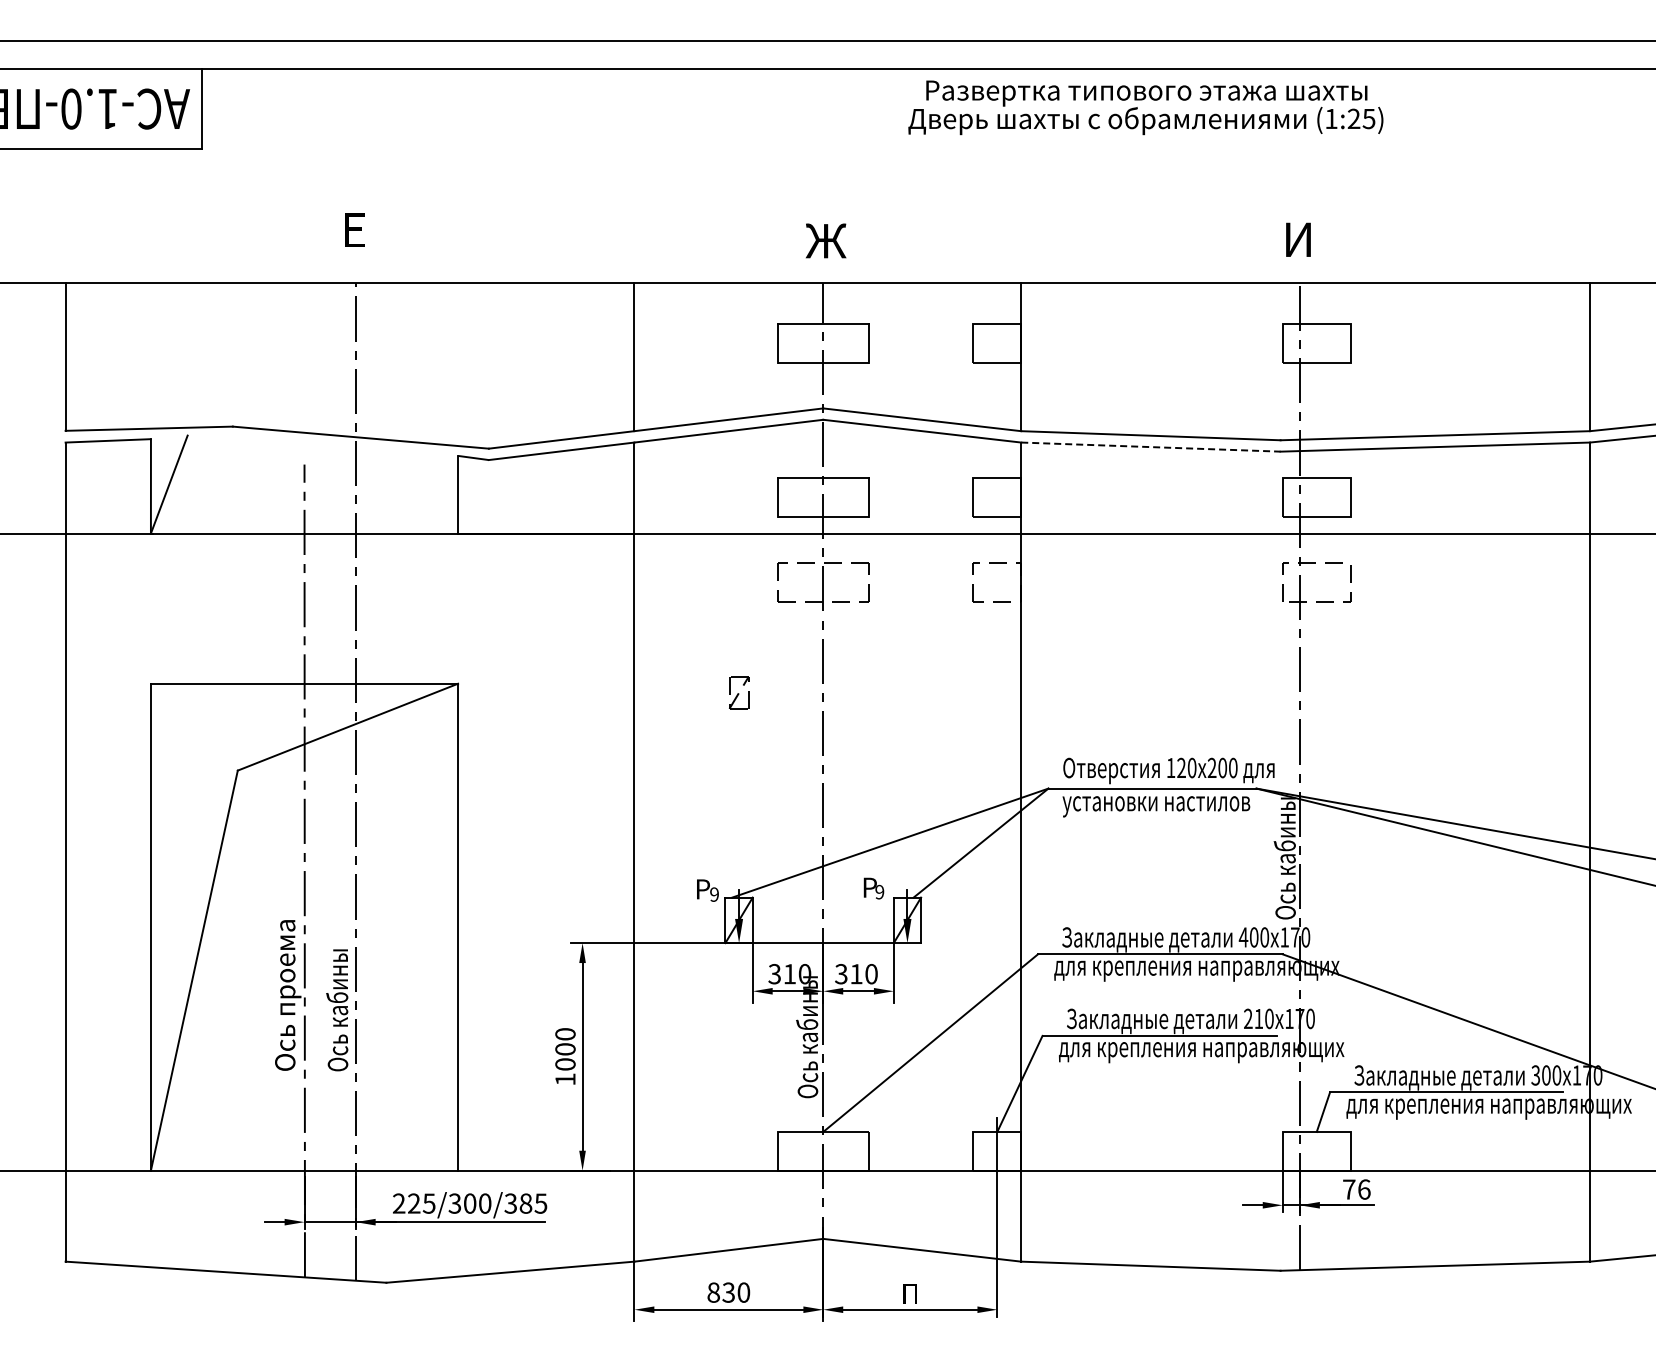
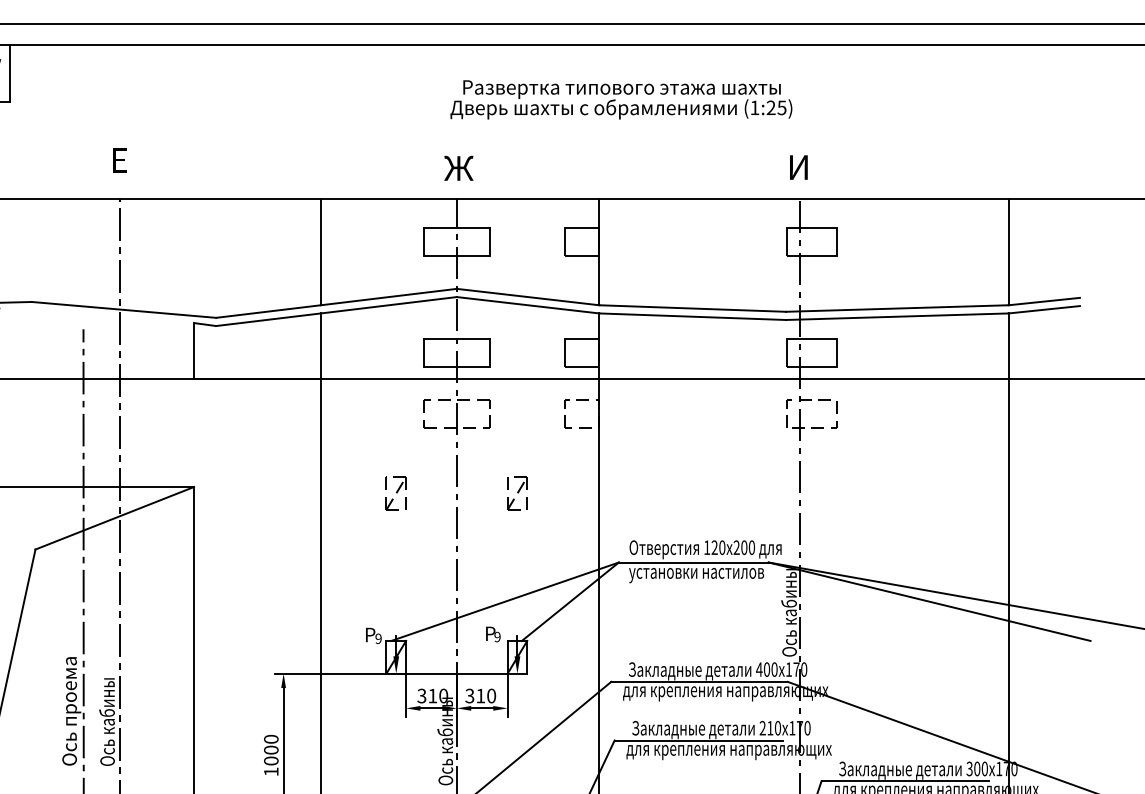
text: (1145, 107) -> (621, 99), moved
line: (1150, 447) -> (692, 317), dashed -> solid
part: (738, 692) -> (395, 493), size x1.43
part: (907, 692) -> (517, 493), added

